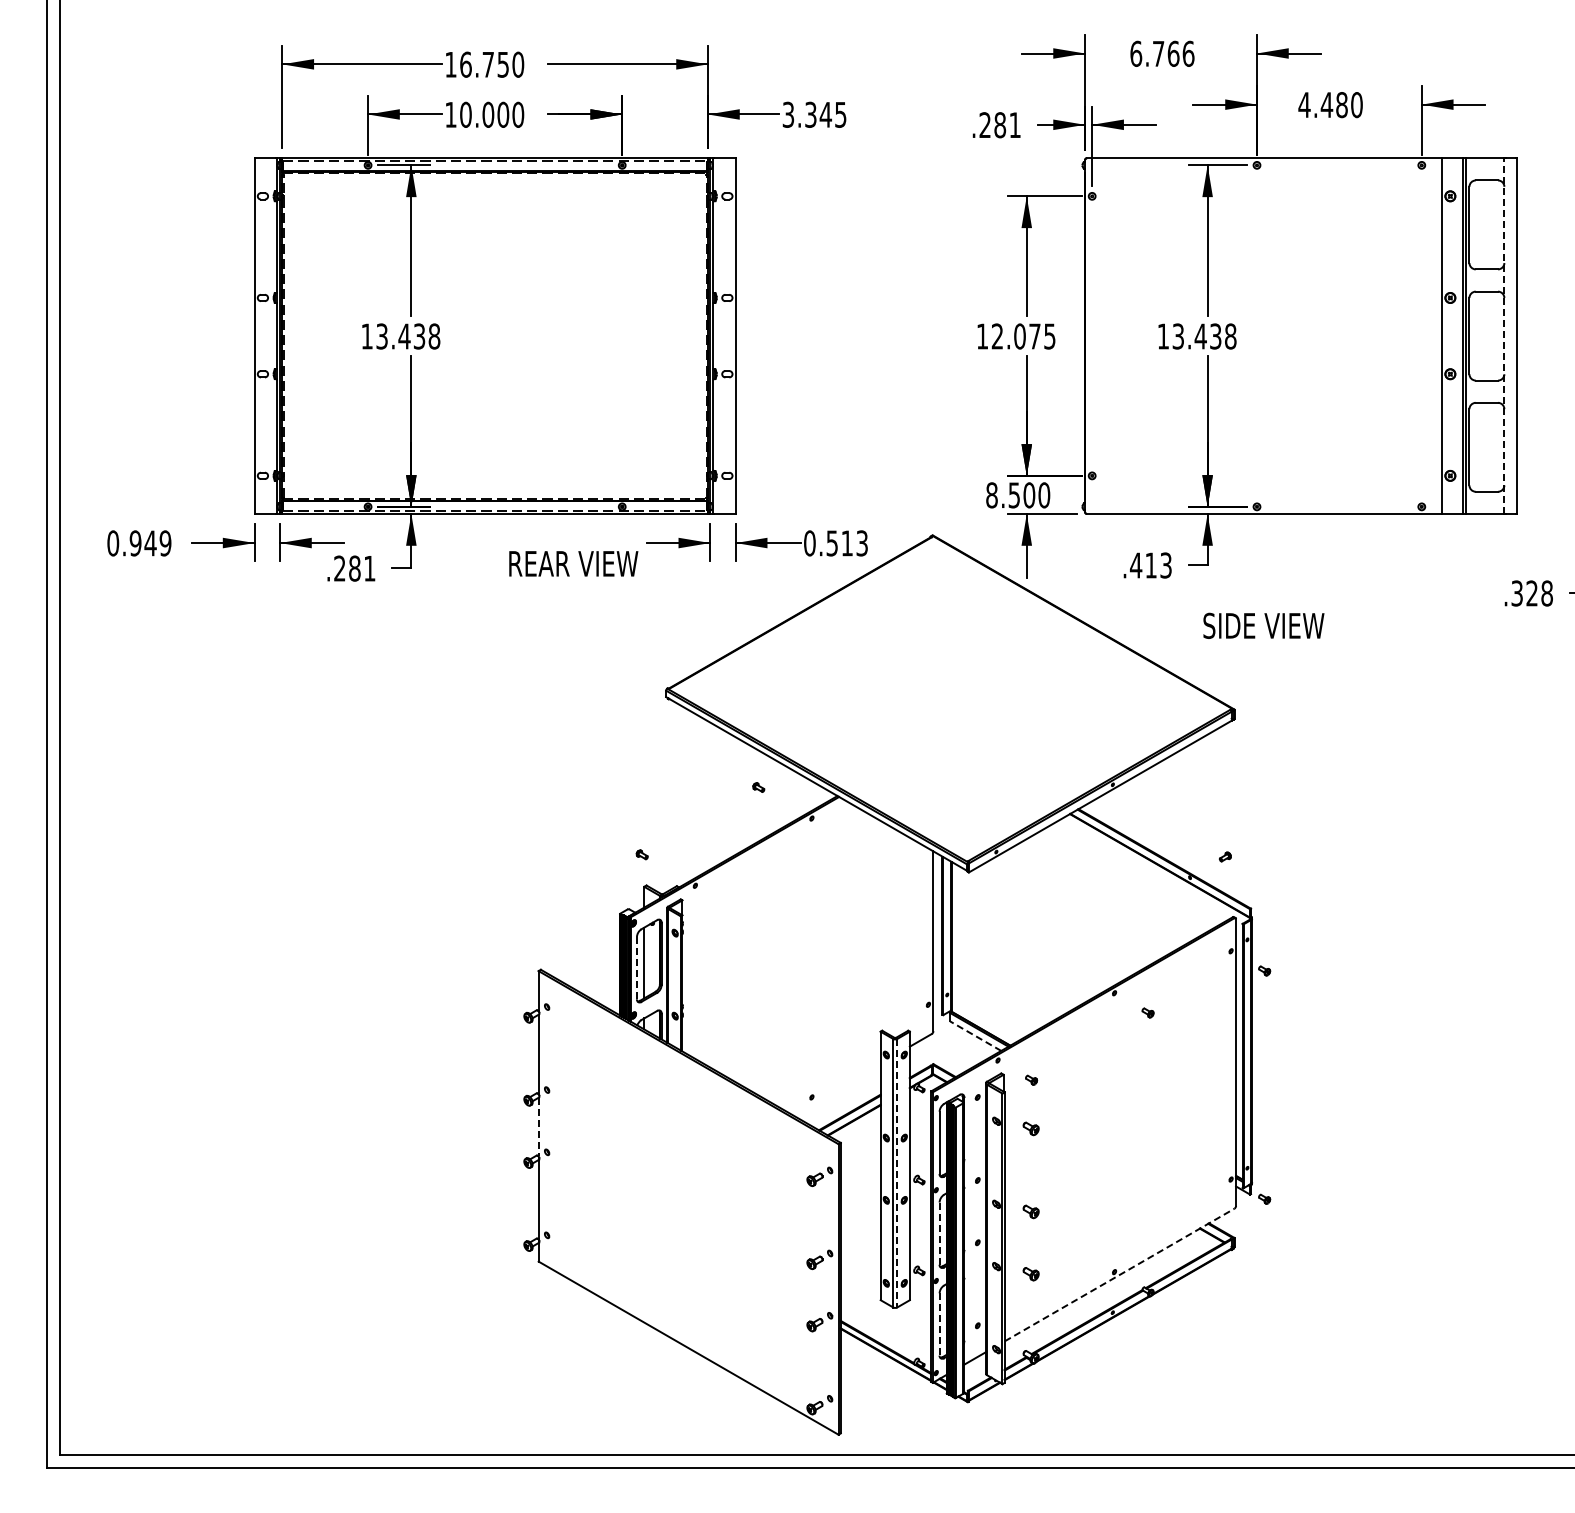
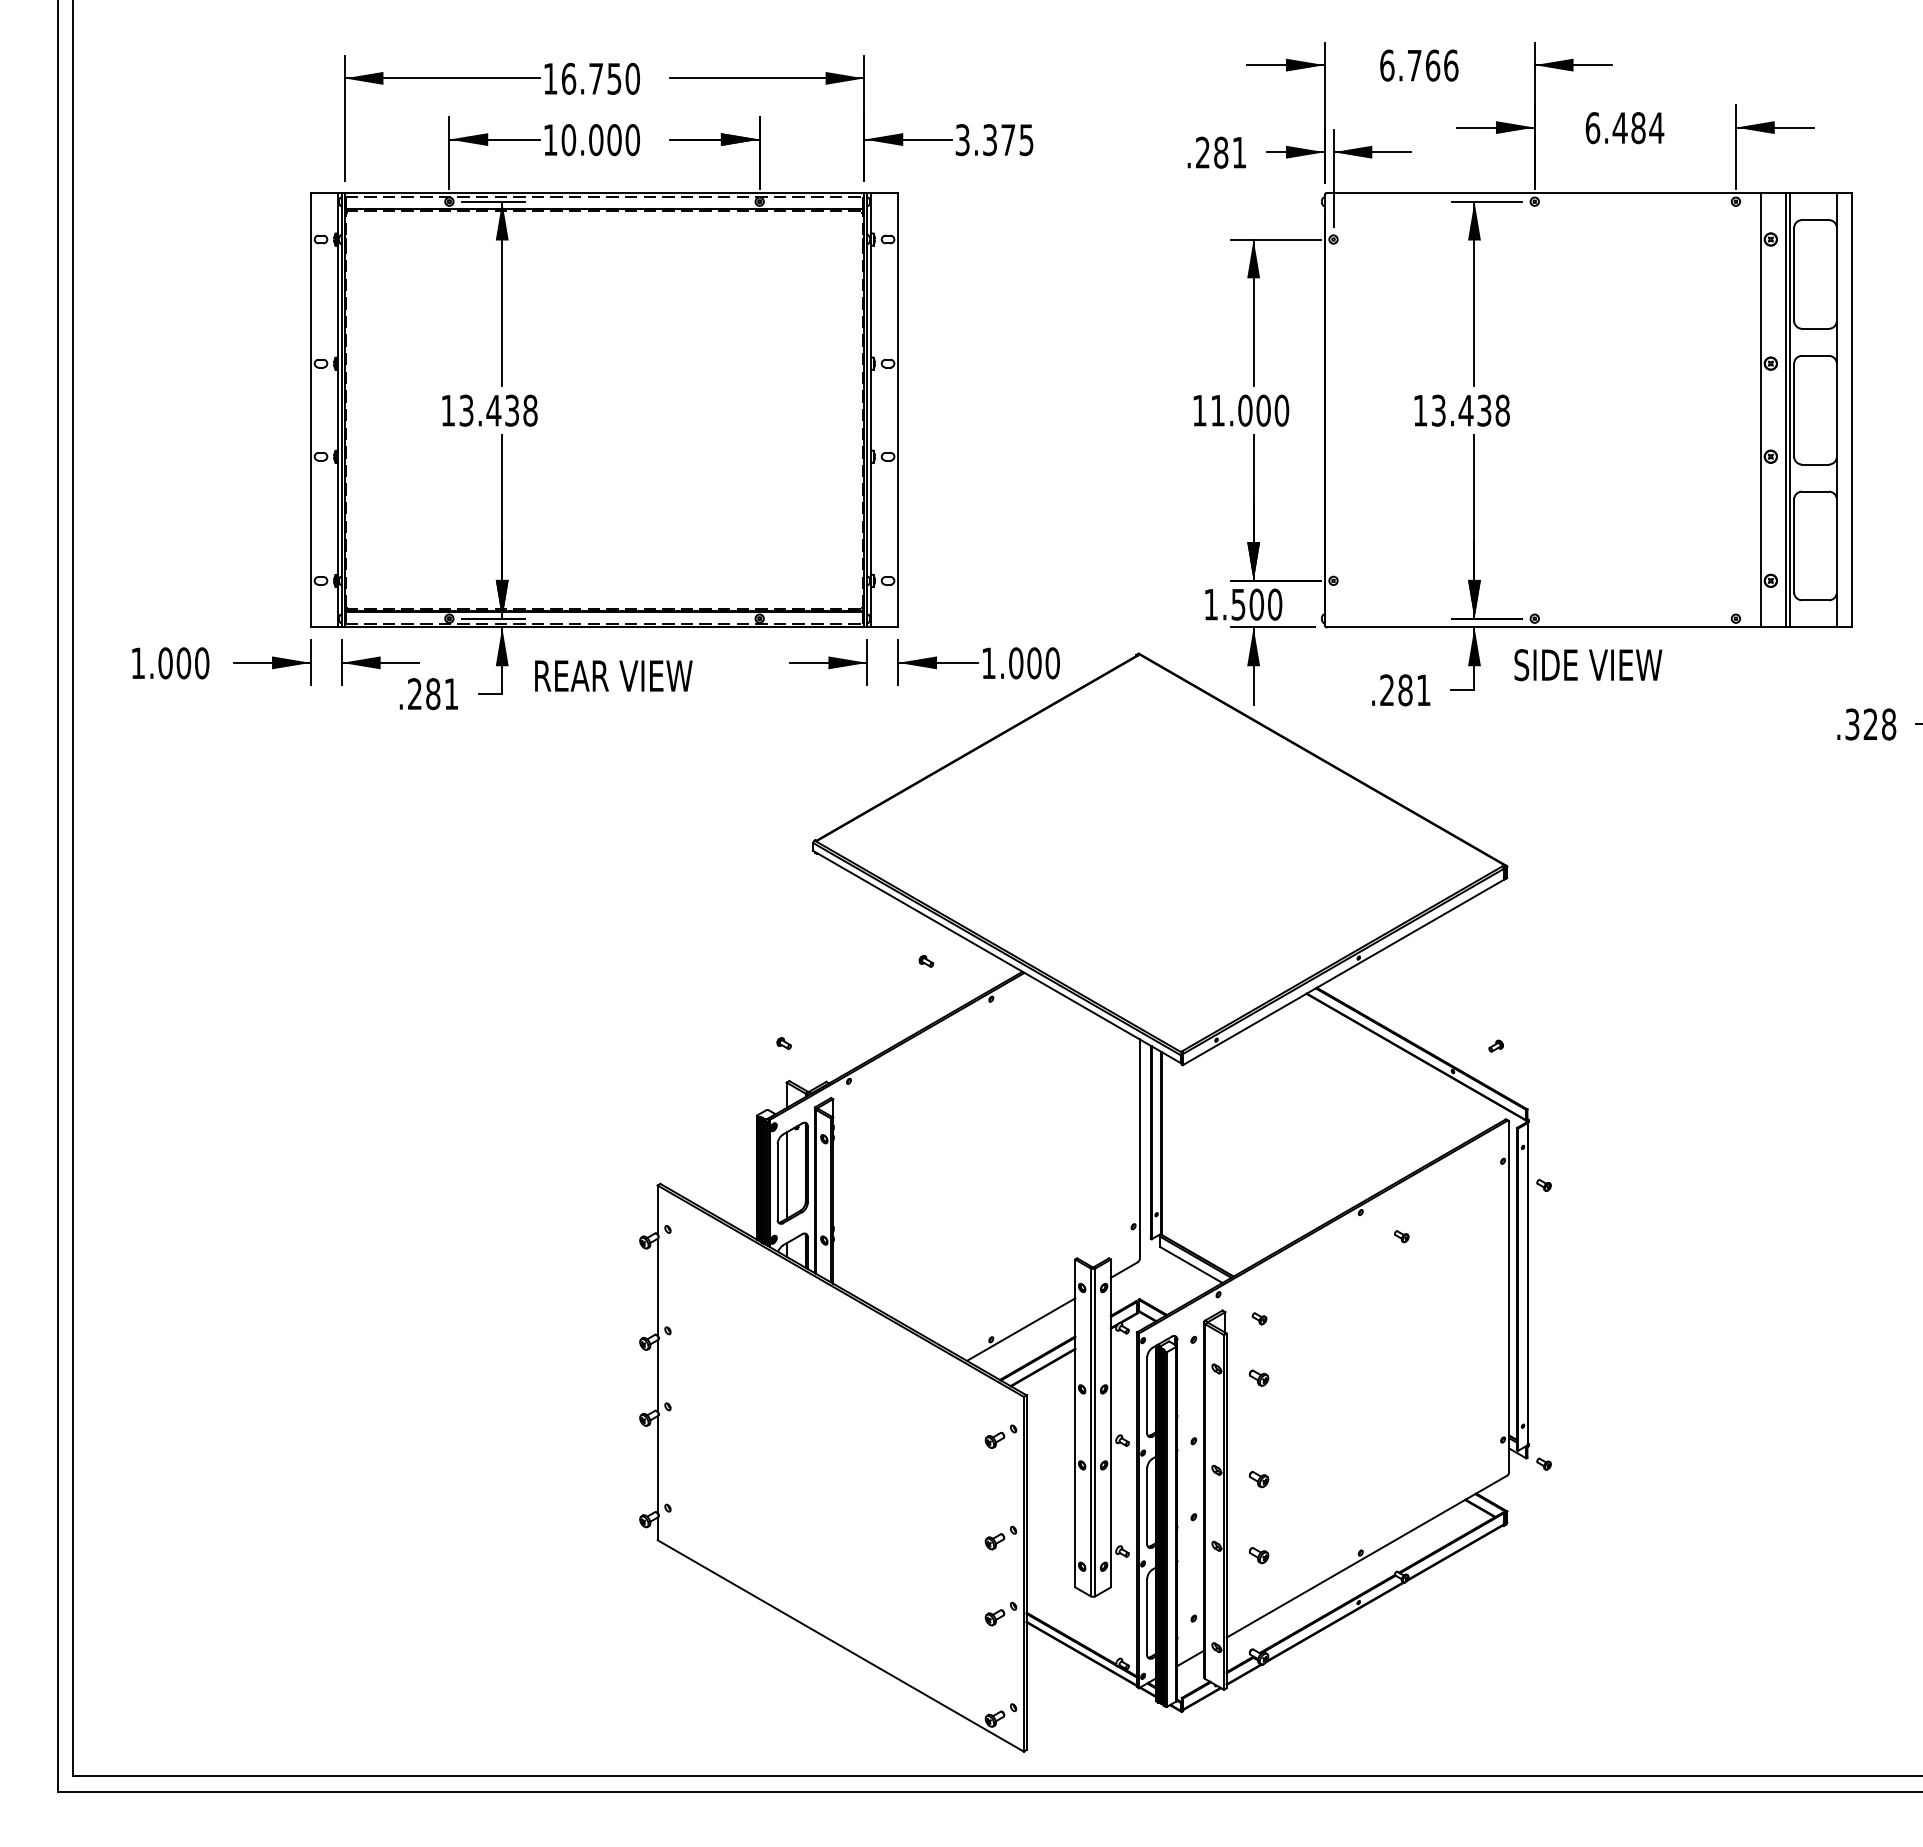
text: (1330, 105) -> (1624, 128), 4.480 -> 6.484
text: (825, 114) -> (1007, 139), 3.345 -> 3.375
text: (1023, 336) -> (1249, 410), 12.075 -> 11.000
line: (1504, 336) -> (1836, 410), dashed -> solid
text: (991, 495) -> (1210, 604), 8.500 -> 1.500
text: (139, 543) -> (170, 663), 0.949 -> 1.000
text: (836, 543) -> (1021, 663), 0.513 -> 1.000
text: (573, 563) -> (613, 675), moved
text: (1150, 565) -> (1404, 690), .413 -> .281
text: (1263, 625) -> (1587, 664), moved
line: (636, 967) -> (777, 1181), dashed -> solid
line: (975, 1035) -> (1191, 1264), dashed -> solid
line: (836, 1088) -> (1021, 1328), added
line: (538, 1127) -> (657, 1376), dashed -> solid
line: (897, 1173) -> (1095, 1432), dashed -> solid
line: (939, 1233) -> (1147, 1505), dashed -> solid
line: (1119, 1275) -> (1366, 1557), dashed -> solid
line: (939, 1324) -> (1147, 1617), dashed -> solid

